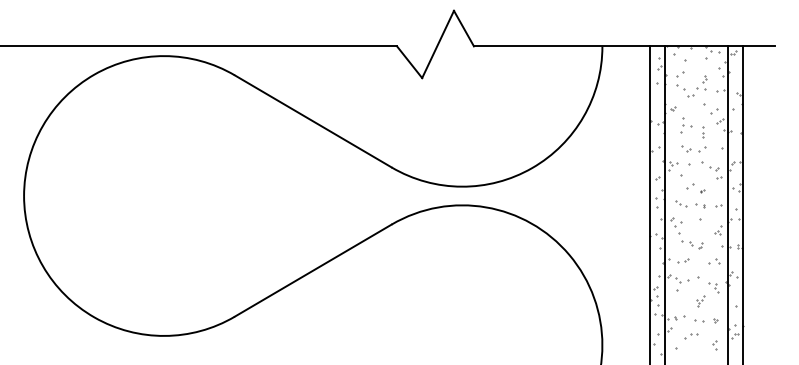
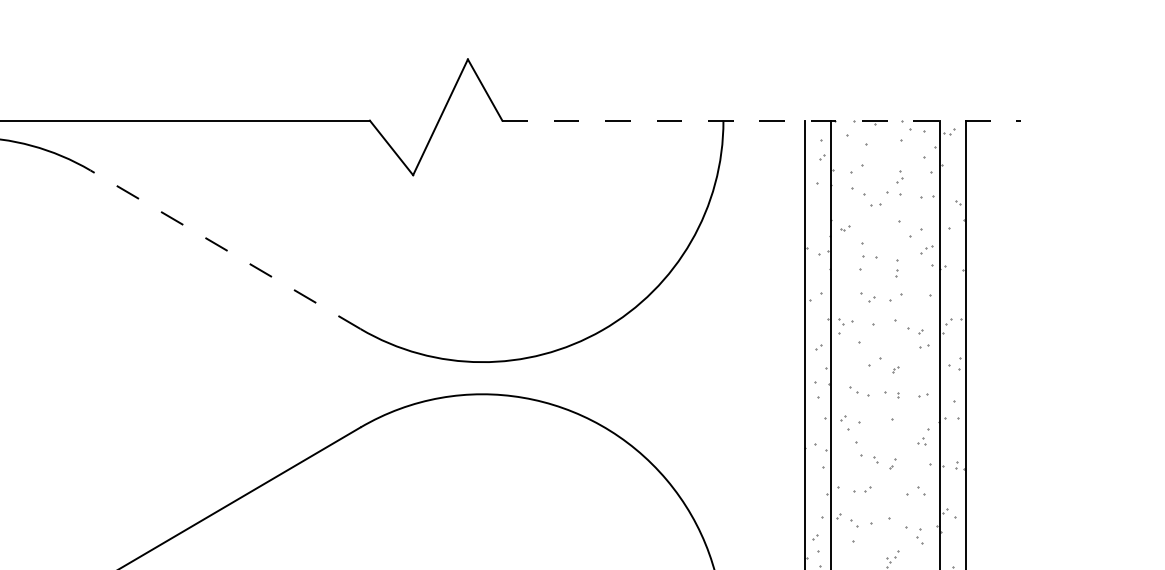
line: (624, 46) -> (761, 120), solid -> dashed
line: (313, 121) -> (226, 249), solid -> dashed

